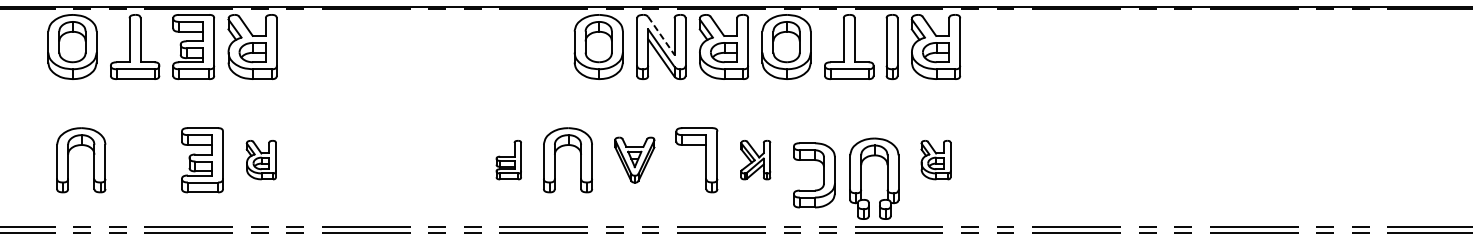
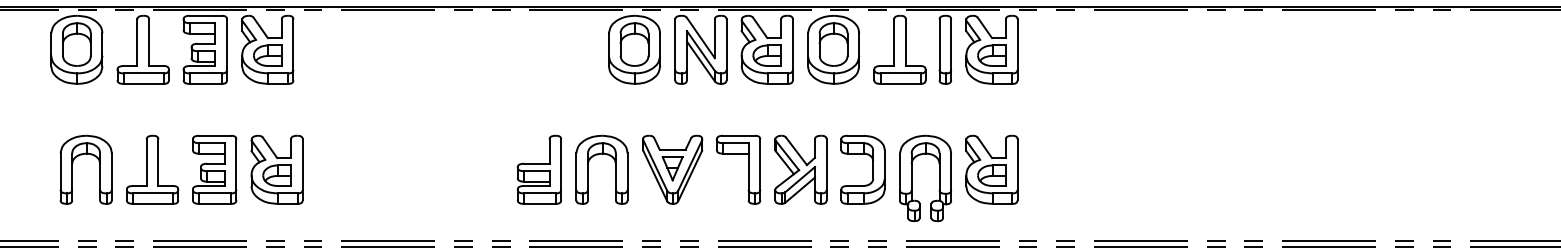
line: (661, 36) -> (700, 38), dashed -> solid
part: (143, 159) -> (152, 169), added
part: (260, 159) -> (276, 169), size x1.67
part: (508, 159) -> (538, 169), size x1.67
part: (634, 159) -> (672, 169), size x1.43
part: (755, 159) -> (800, 169), size x1.67
part: (935, 159) -> (991, 169), size x1.67
part: (823, 175) -> (872, 169), moved
part: (862, 177) -> (912, 177), moved

